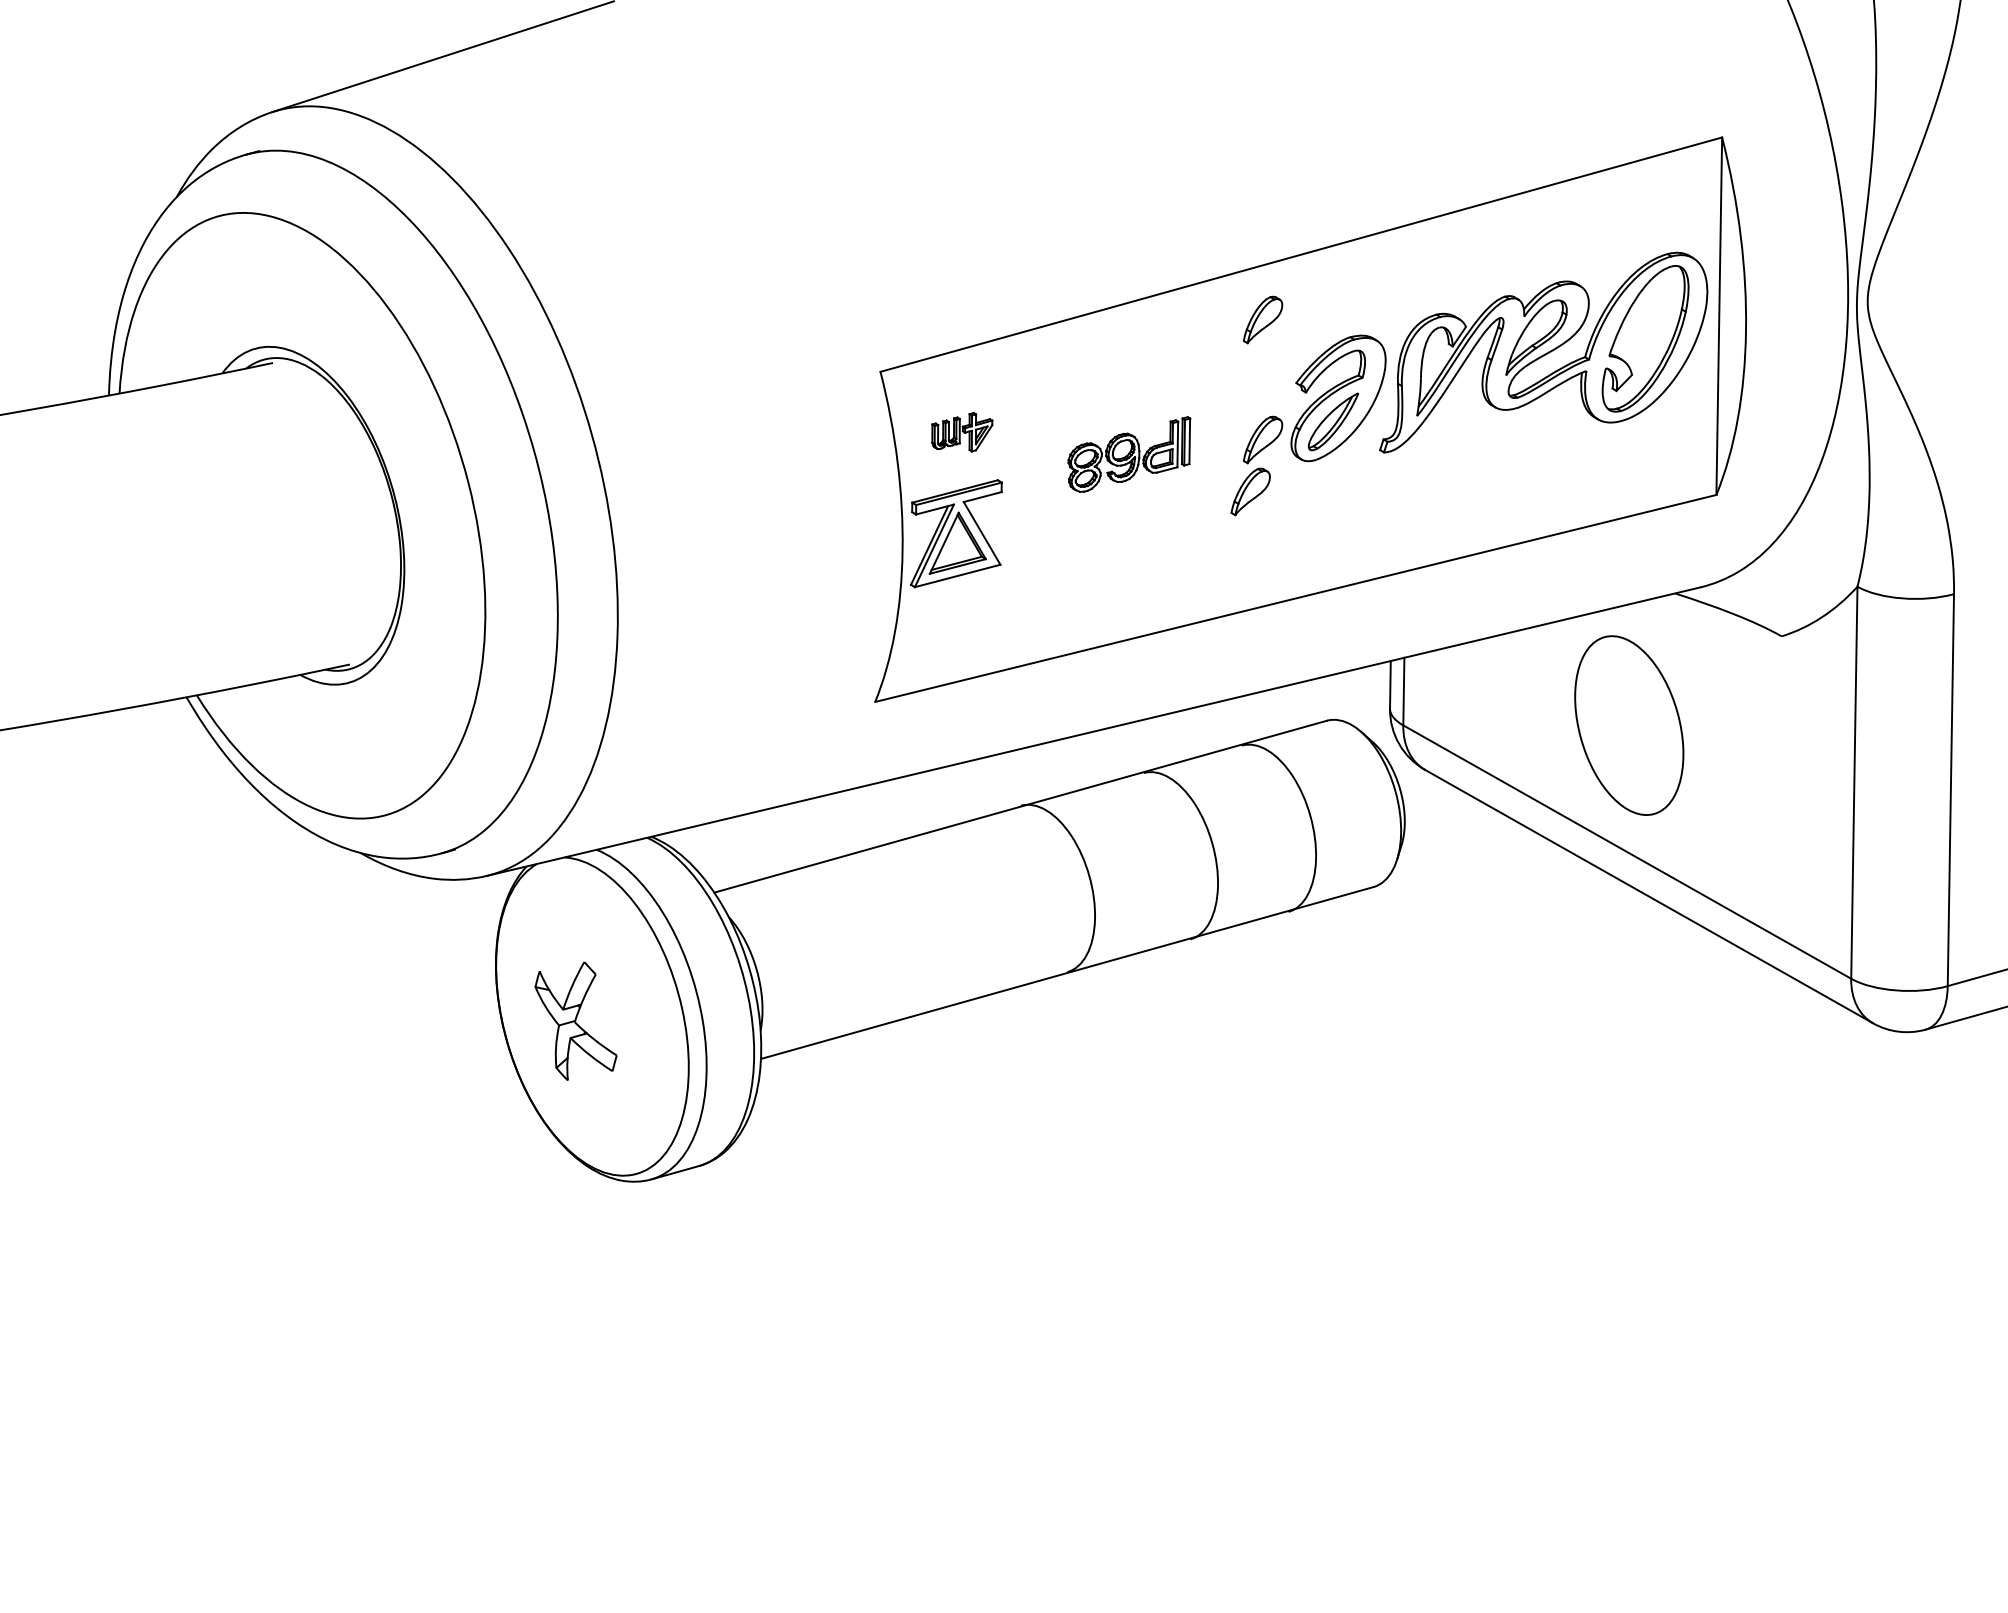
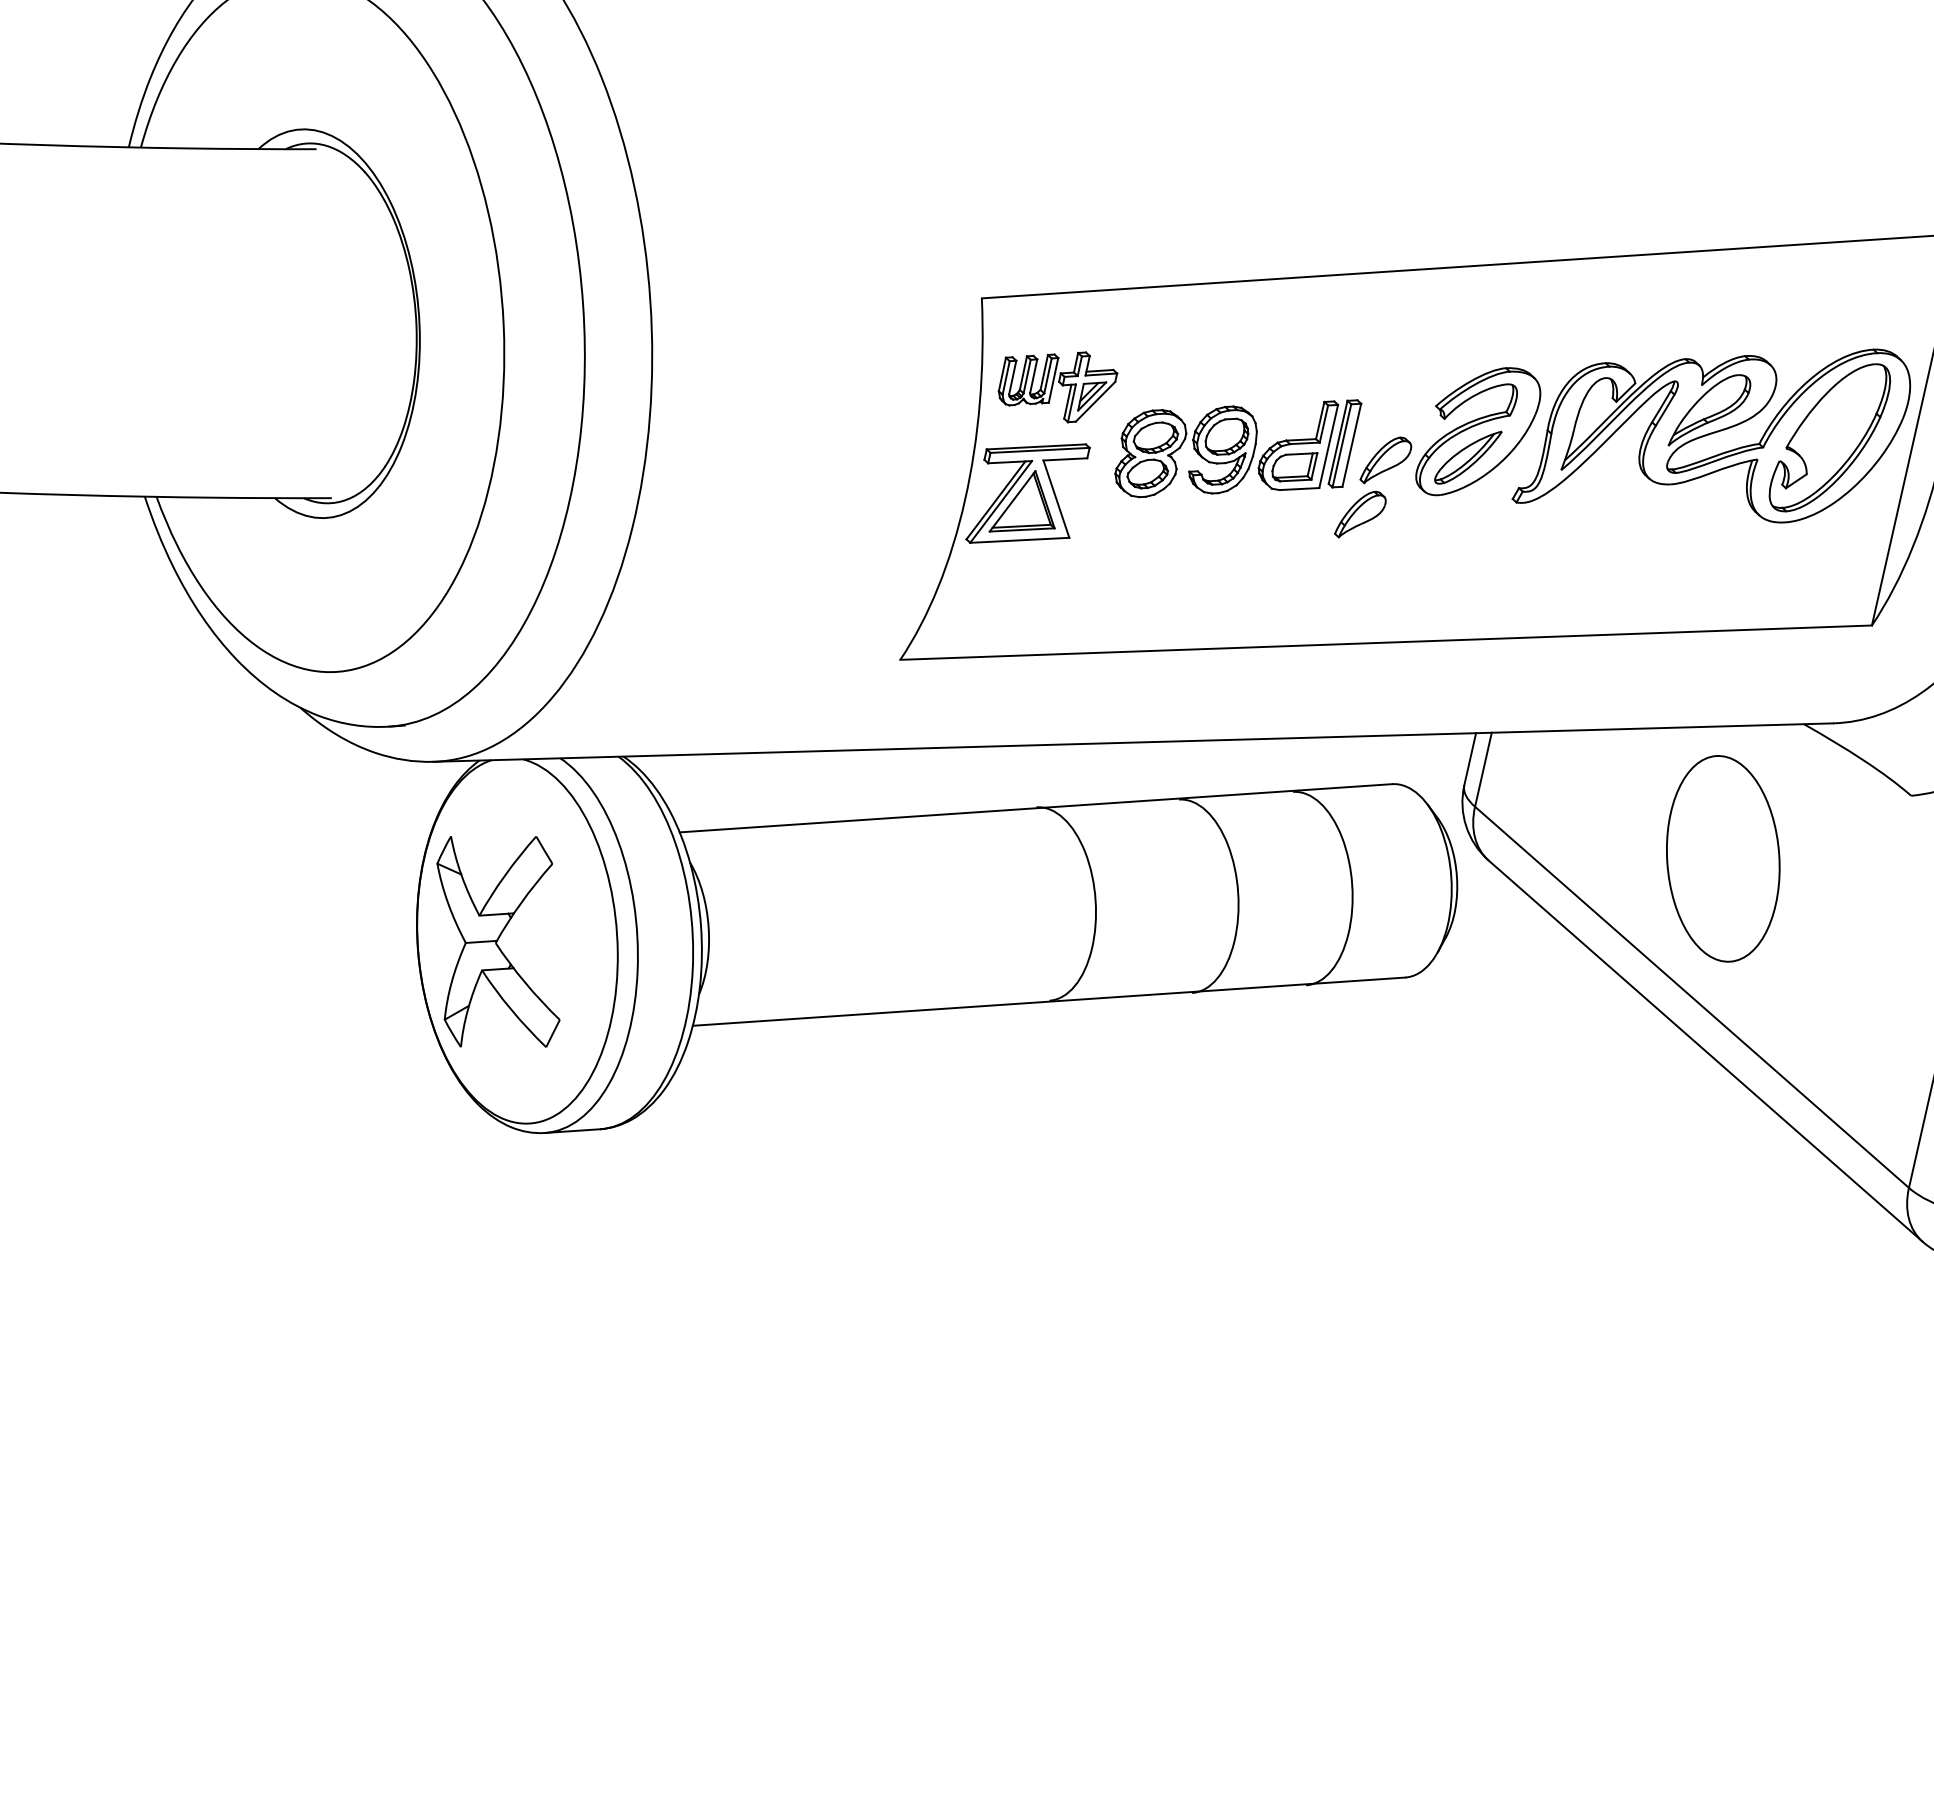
part: (1262, 319) -> (1413, 328), removed
part: (962, 432) -> (1058, 383), size x1.67
part: (1129, 454) -> (1236, 446), size x1.67
part: (575, 1021) -> (497, 942), size x1.67

